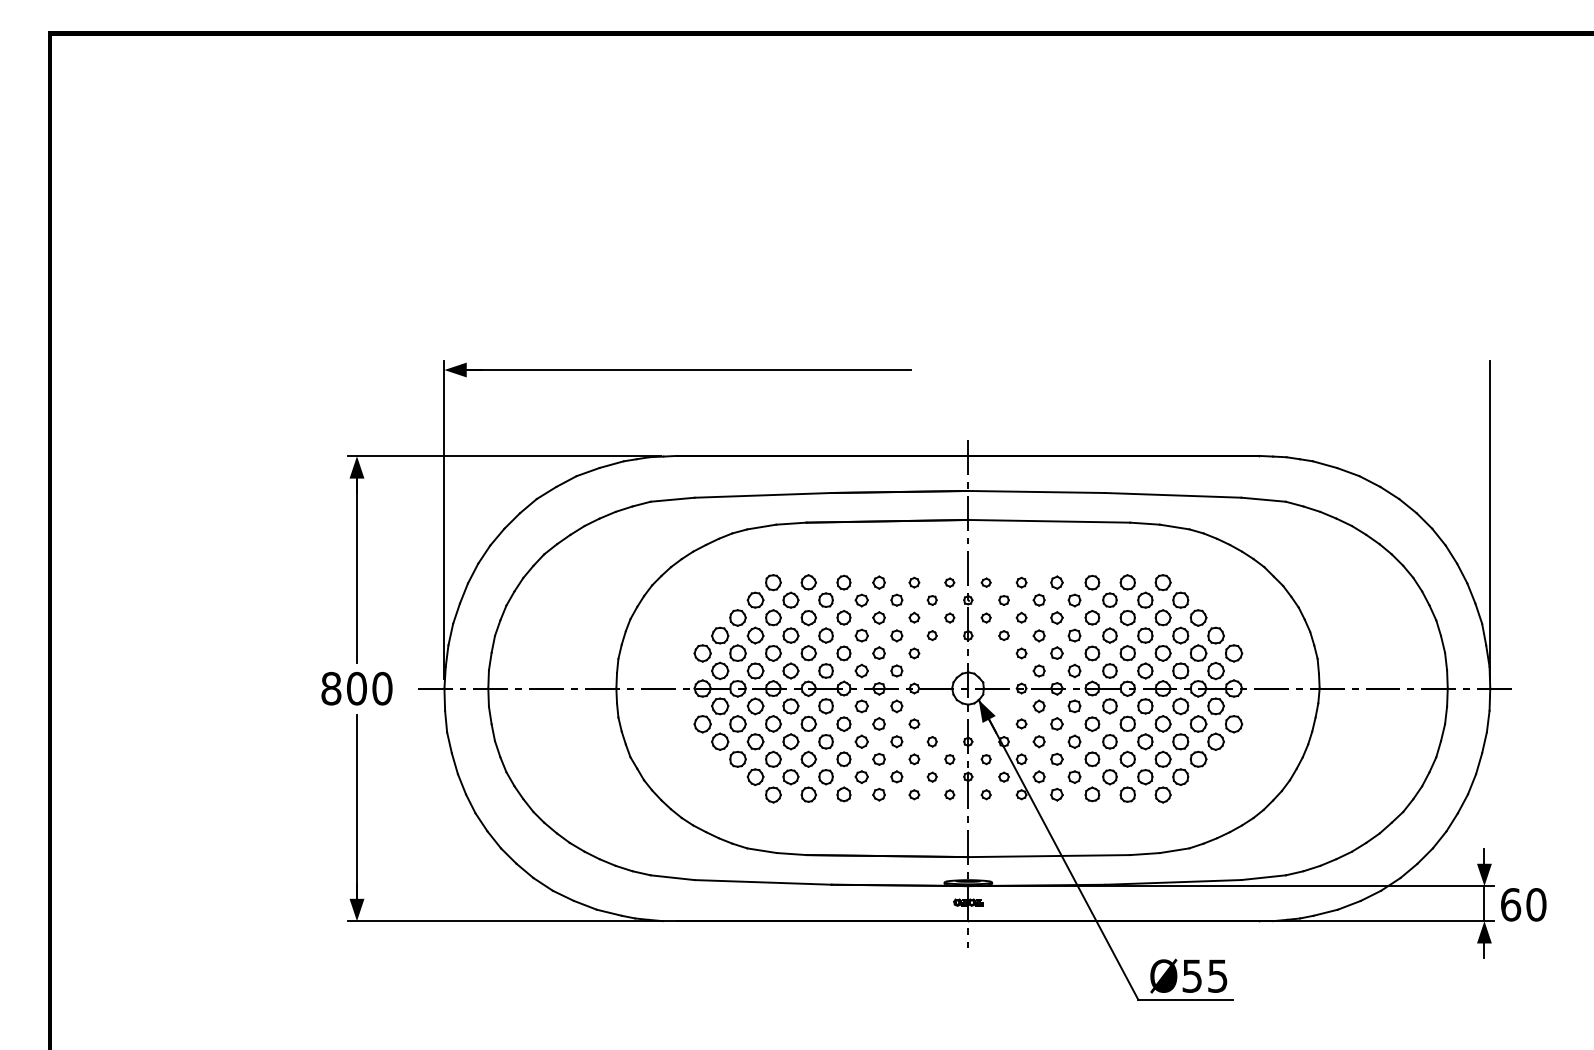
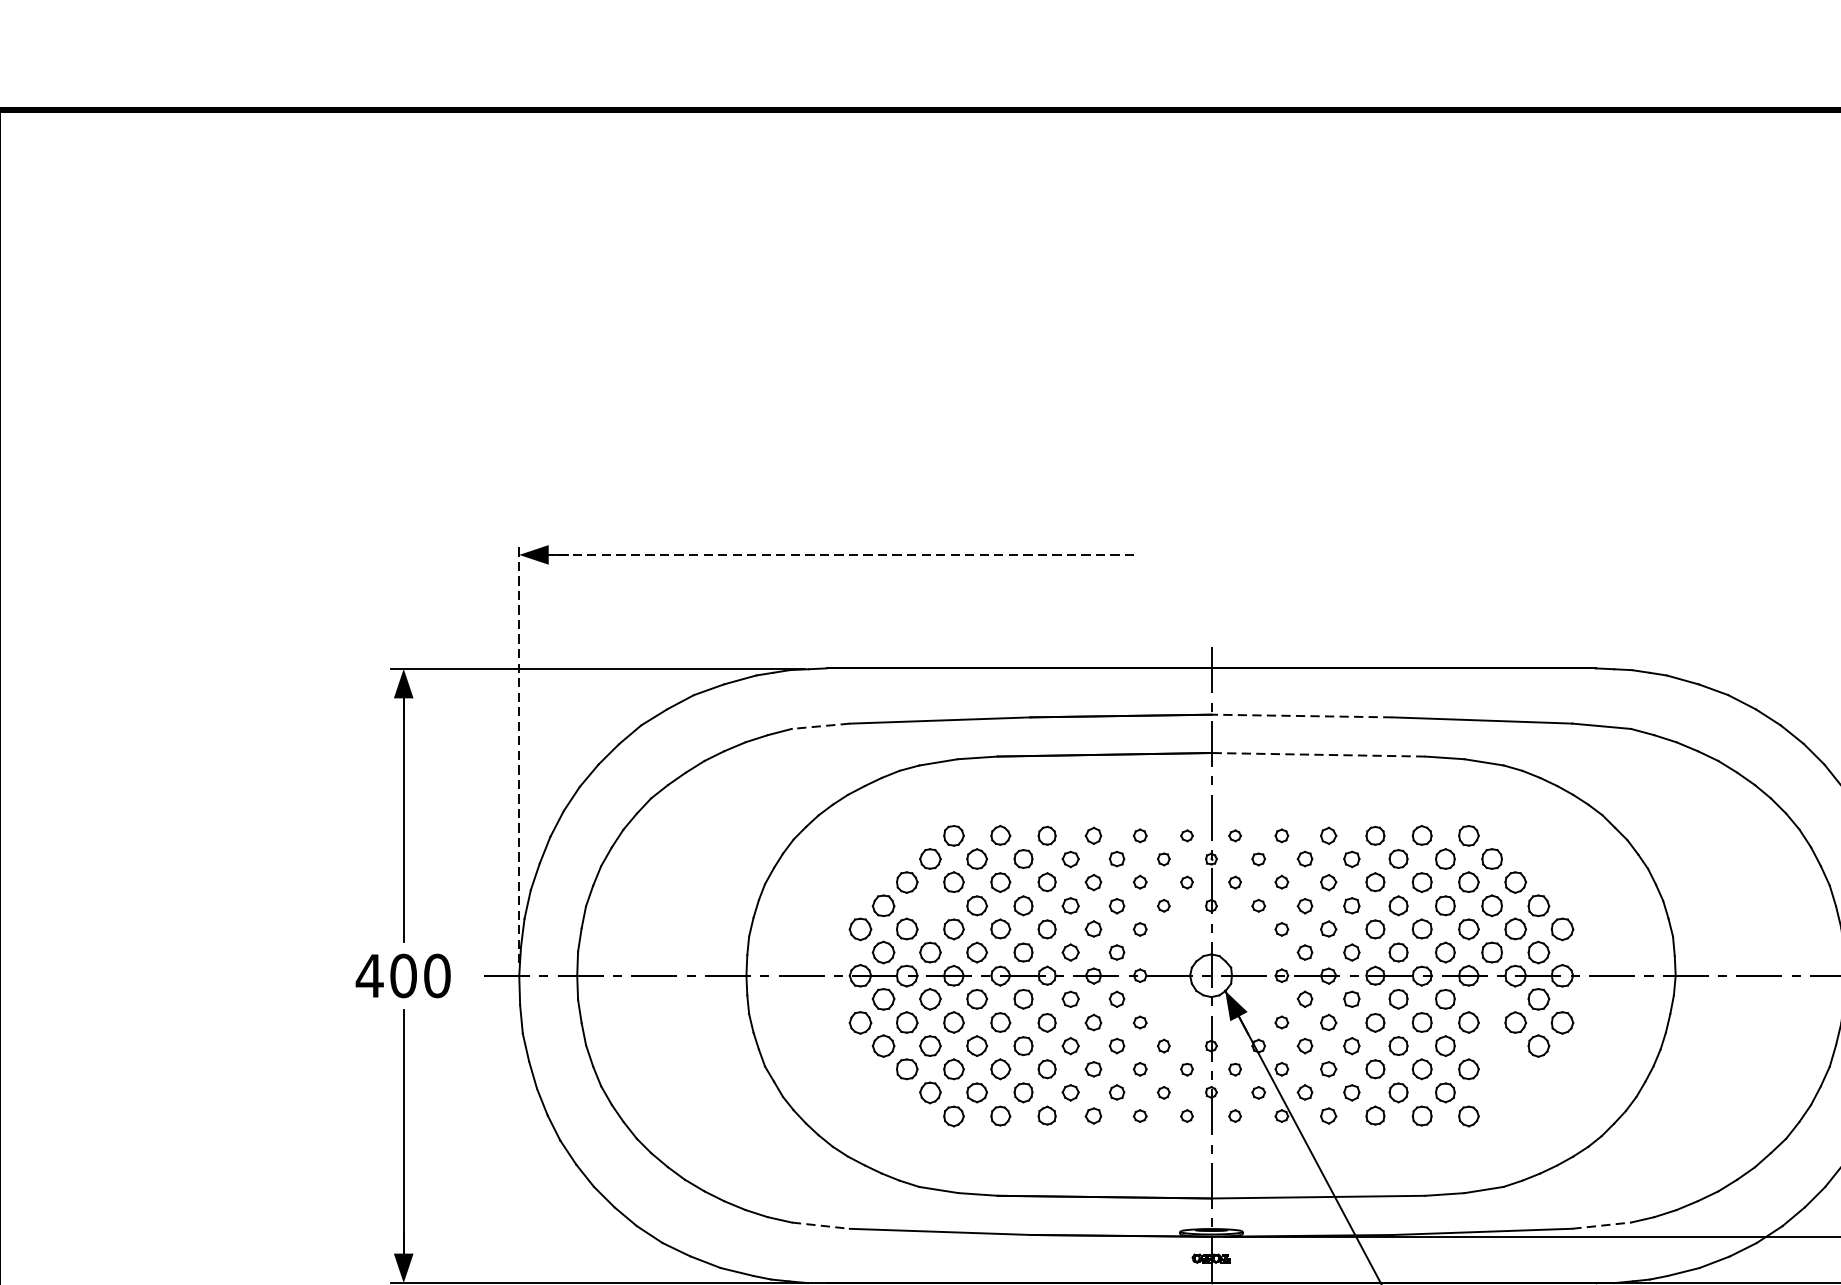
line: (681, 370) -> (832, 555), solid -> dashed
line: (1036, 491) -> (1301, 715), solid -> dashed
line: (672, 499) -> (820, 725), solid -> dashed
line: (444, 519) -> (519, 752), solid -> dashed
line: (1049, 521) -> (1318, 755), solid -> dashed
part: (755, 635) -> (930, 905), removed
text: (330, 688) -> (368, 975), 800 -> 400
part: (1180, 706) -> (1491, 999), removed
part: (1189, 759) -> (1503, 1069), removed
line: (673, 877) -> (821, 1225), solid -> dashed
line: (1264, 877) -> (1602, 1225), solid -> dashed

